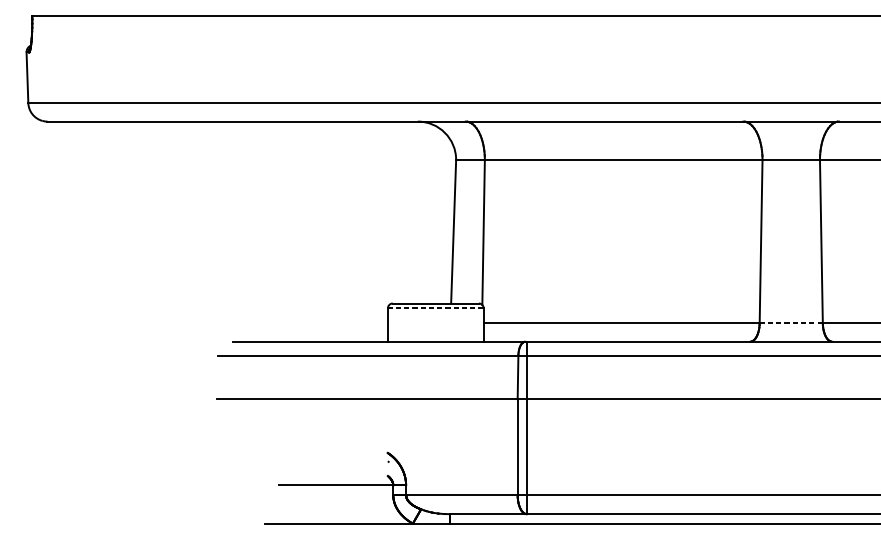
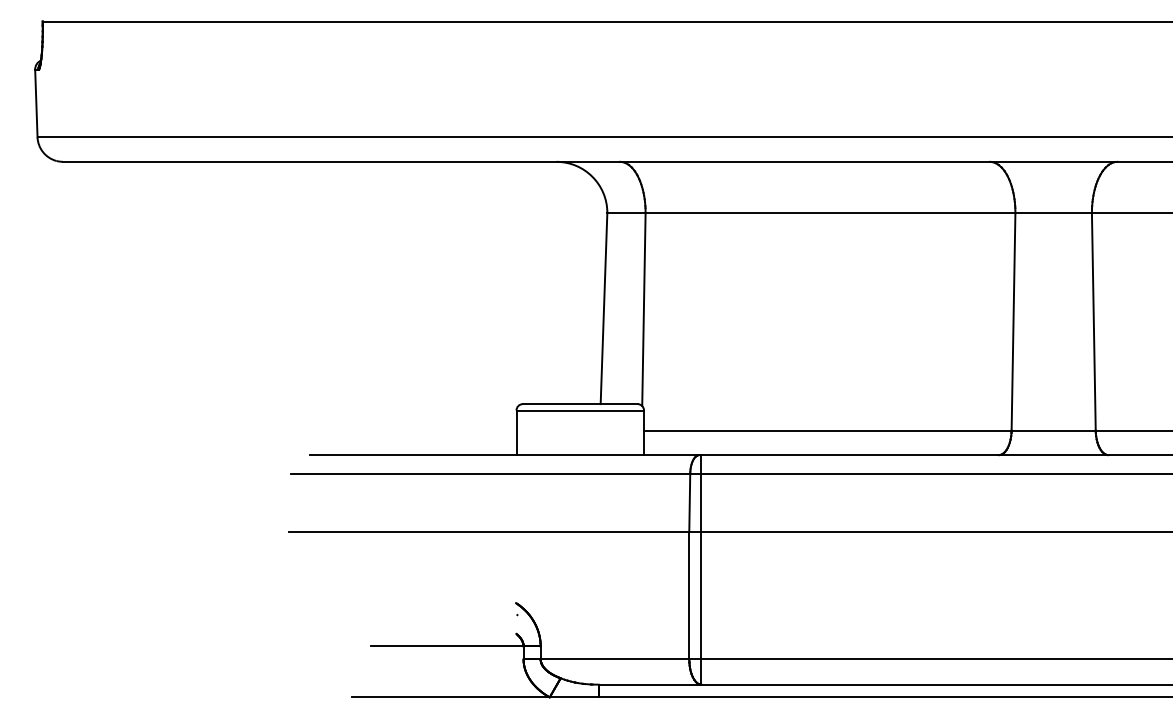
line: (435, 308) -> (580, 410), dashed -> solid
line: (791, 323) -> (1054, 430), dashed -> solid

